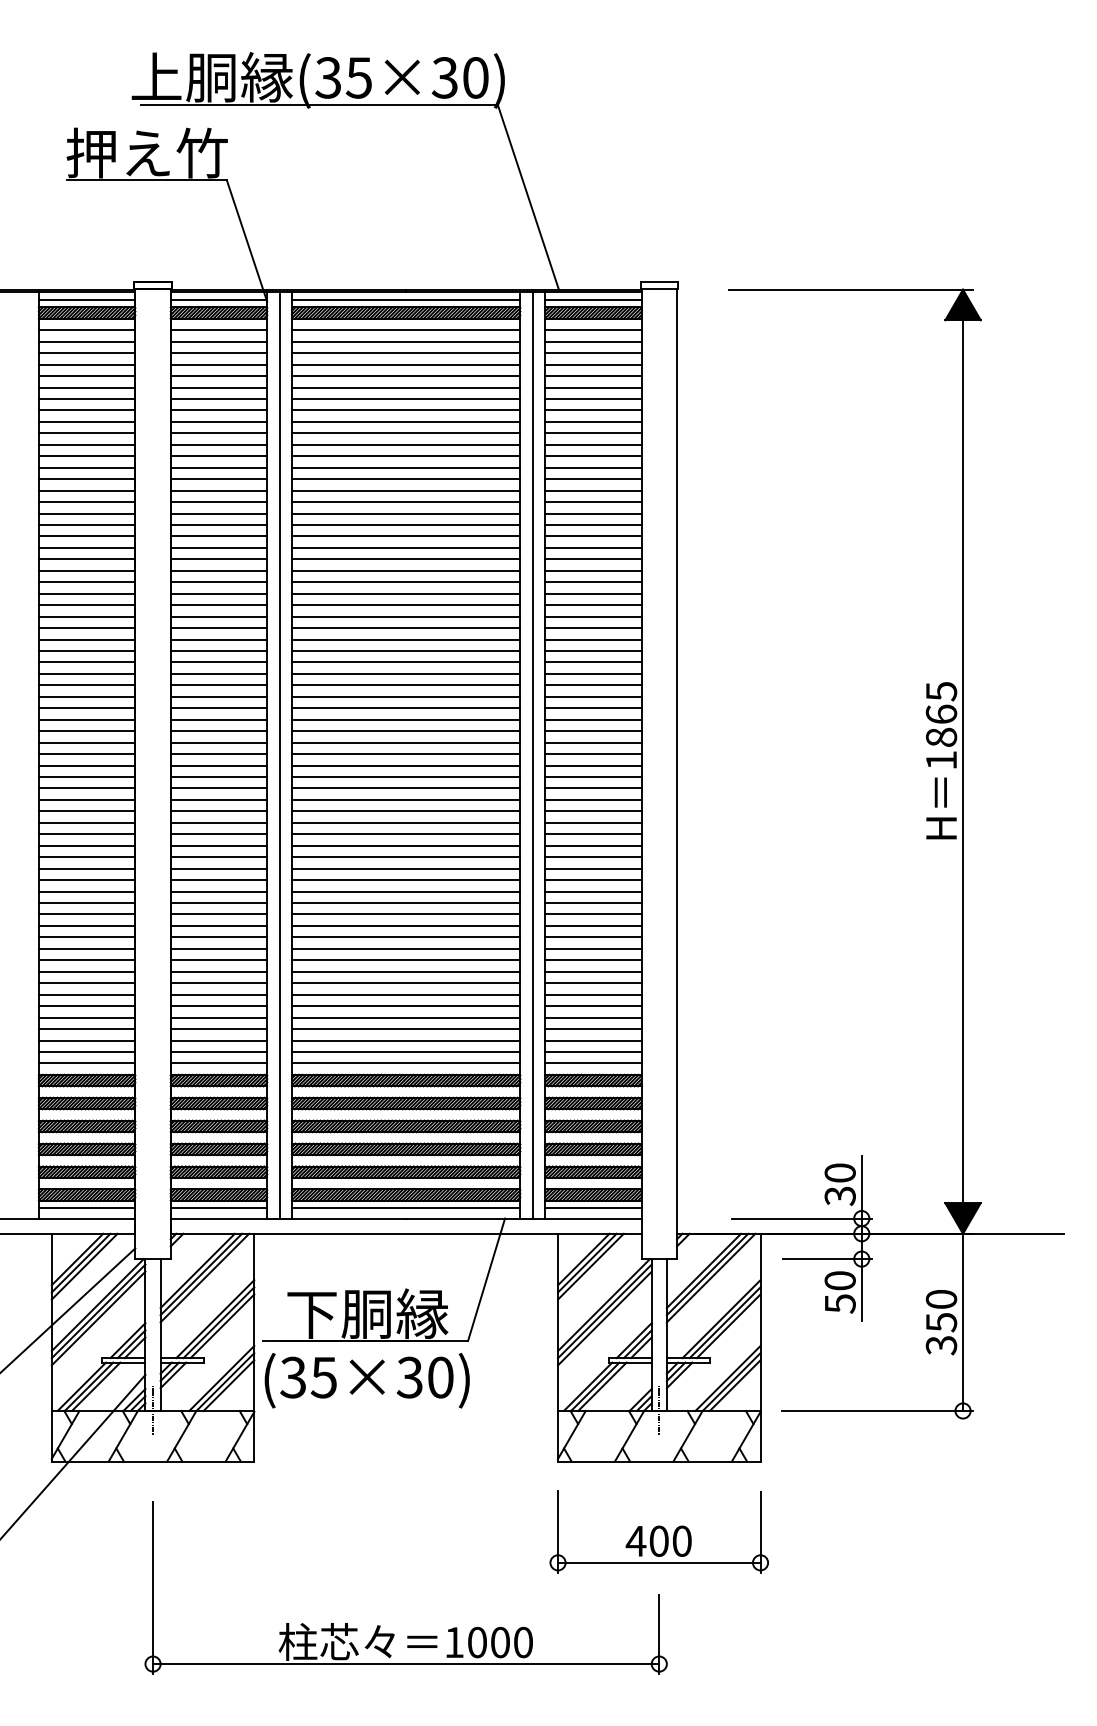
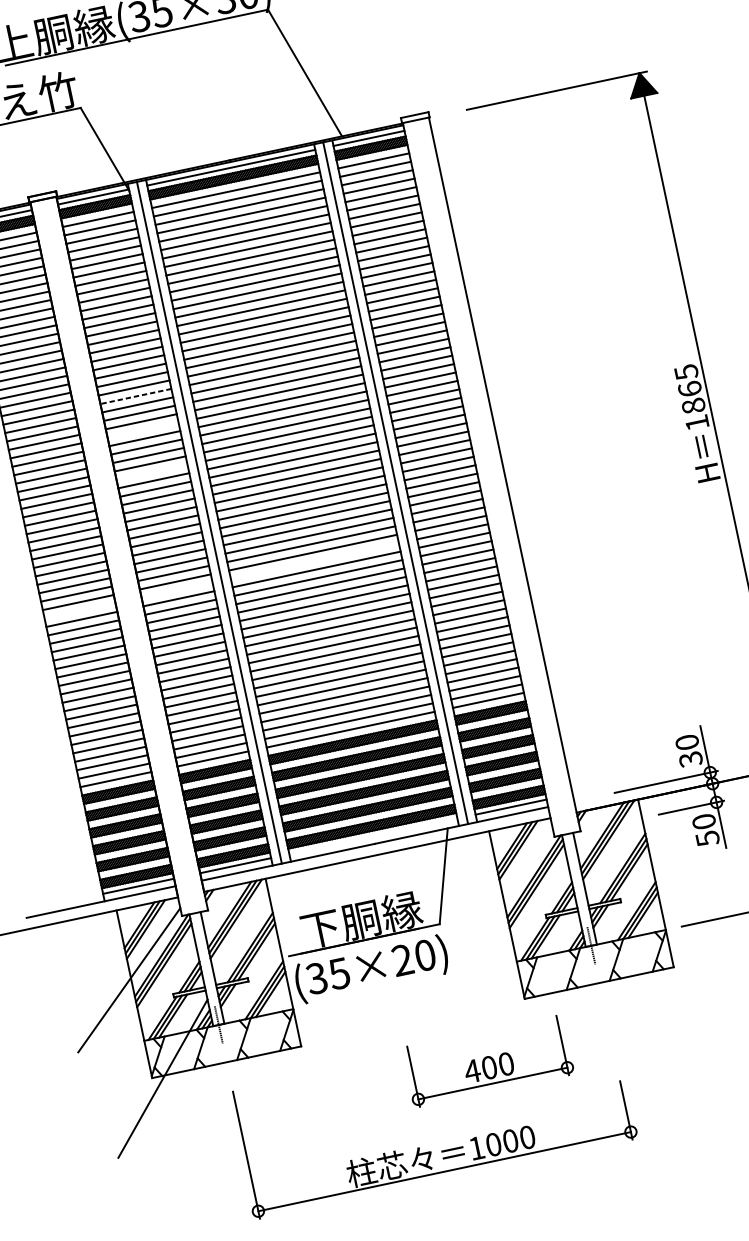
line: (218, 570) -> (135, 396), solid -> dashed
line: (218, 616) -> (142, 430), removed
line: (218, 673) -> (151, 472), removed
line: (86, 834) -> (79, 611), removed
line: (218, 834) -> (176, 590), removed
line: (406, 834) -> (315, 561), removed
line: (406, 1208) -> (373, 836), removed
text: (409, 1377) -> (402, 960), (35×30) -> (35×20)
part: (658, 1531) -> (487, 1060), moved

